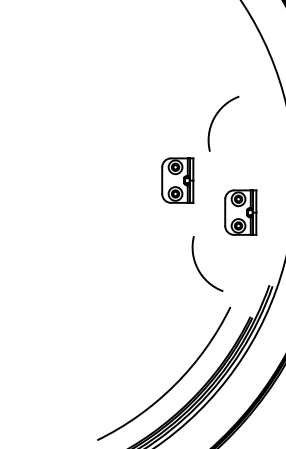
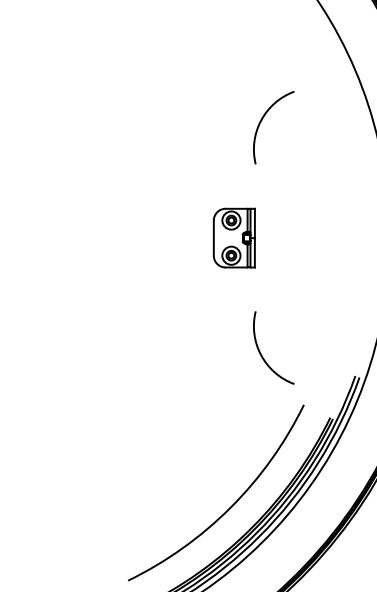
arc: (215, 118) -> (263, 120), moved
part: (240, 212) -> (317, 280), removed

